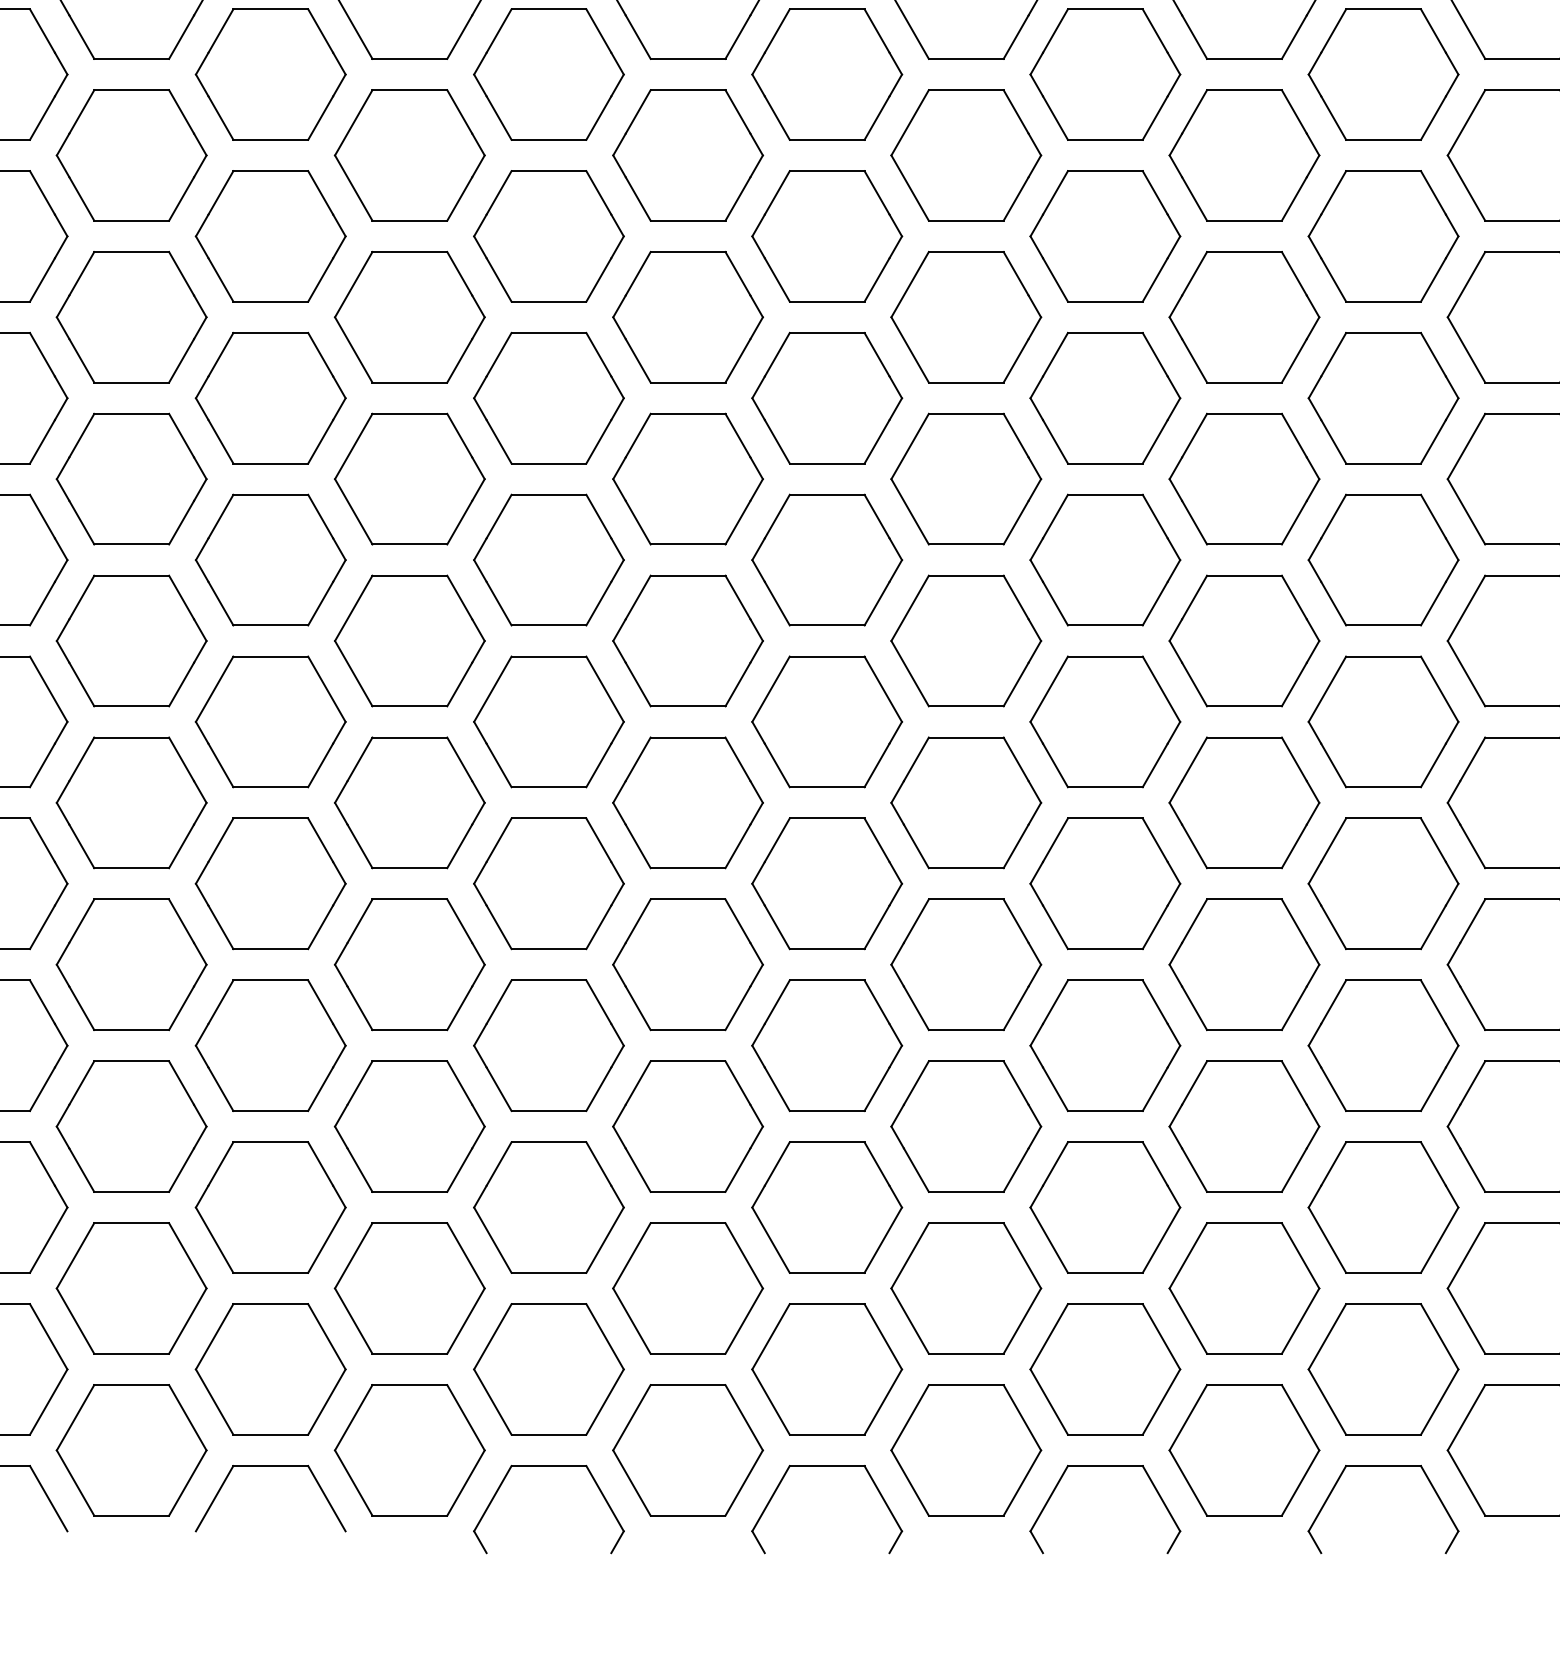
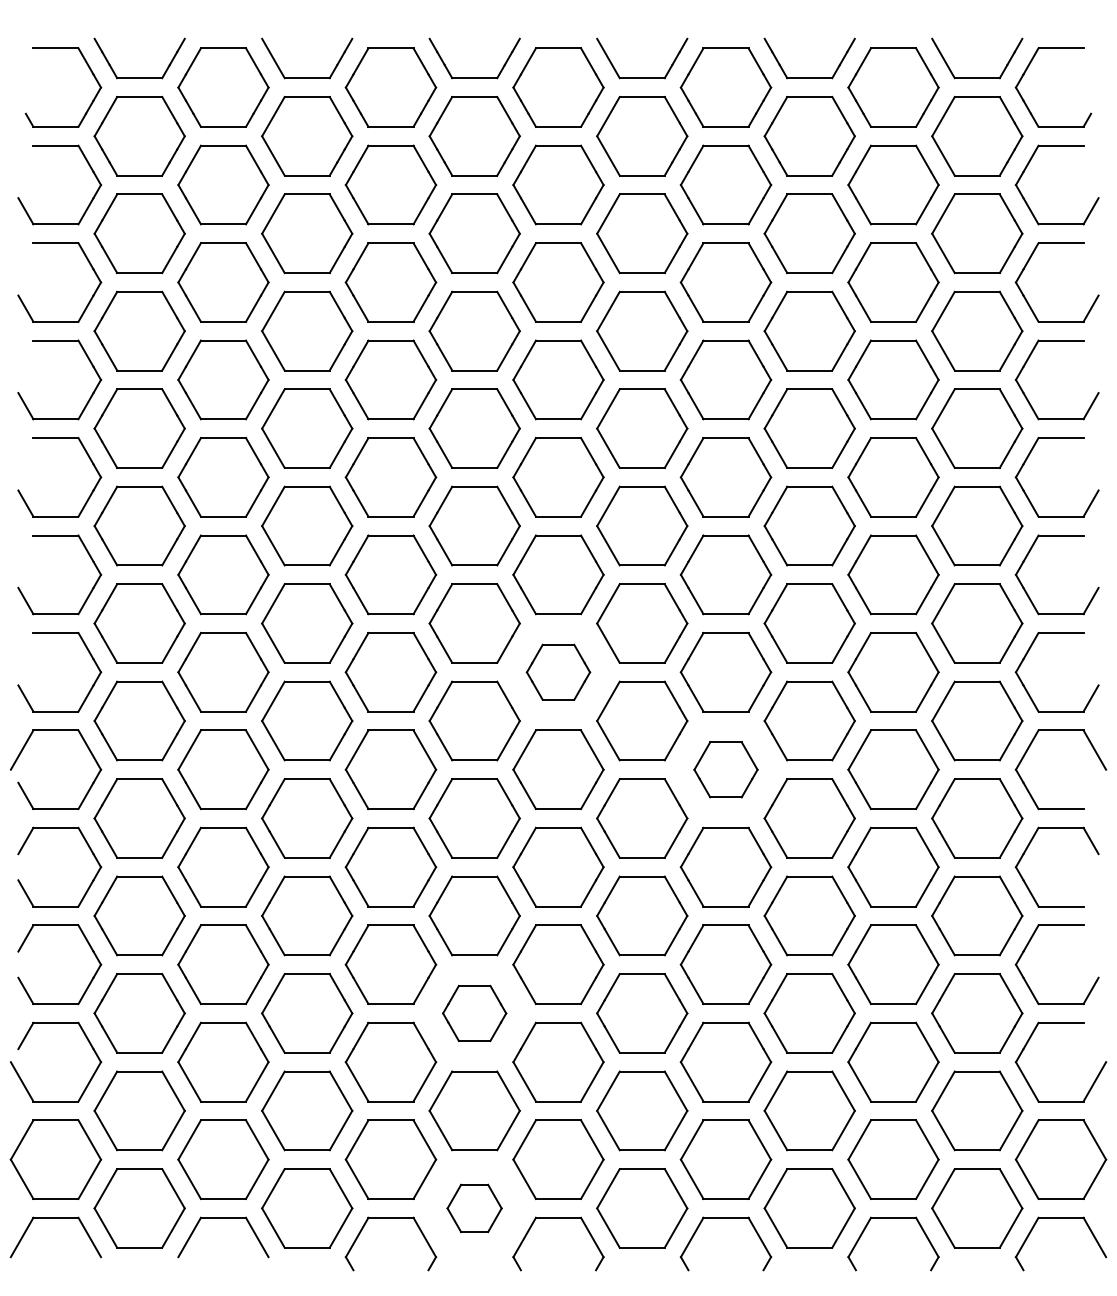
part: (827, 560) -> (558, 672), size x0.7
part: (1104, 721) -> (725, 769), size x0.7
part: (687, 1126) -> (474, 1013), size x0.7
part: (687, 1450) -> (474, 1208), size x0.6

